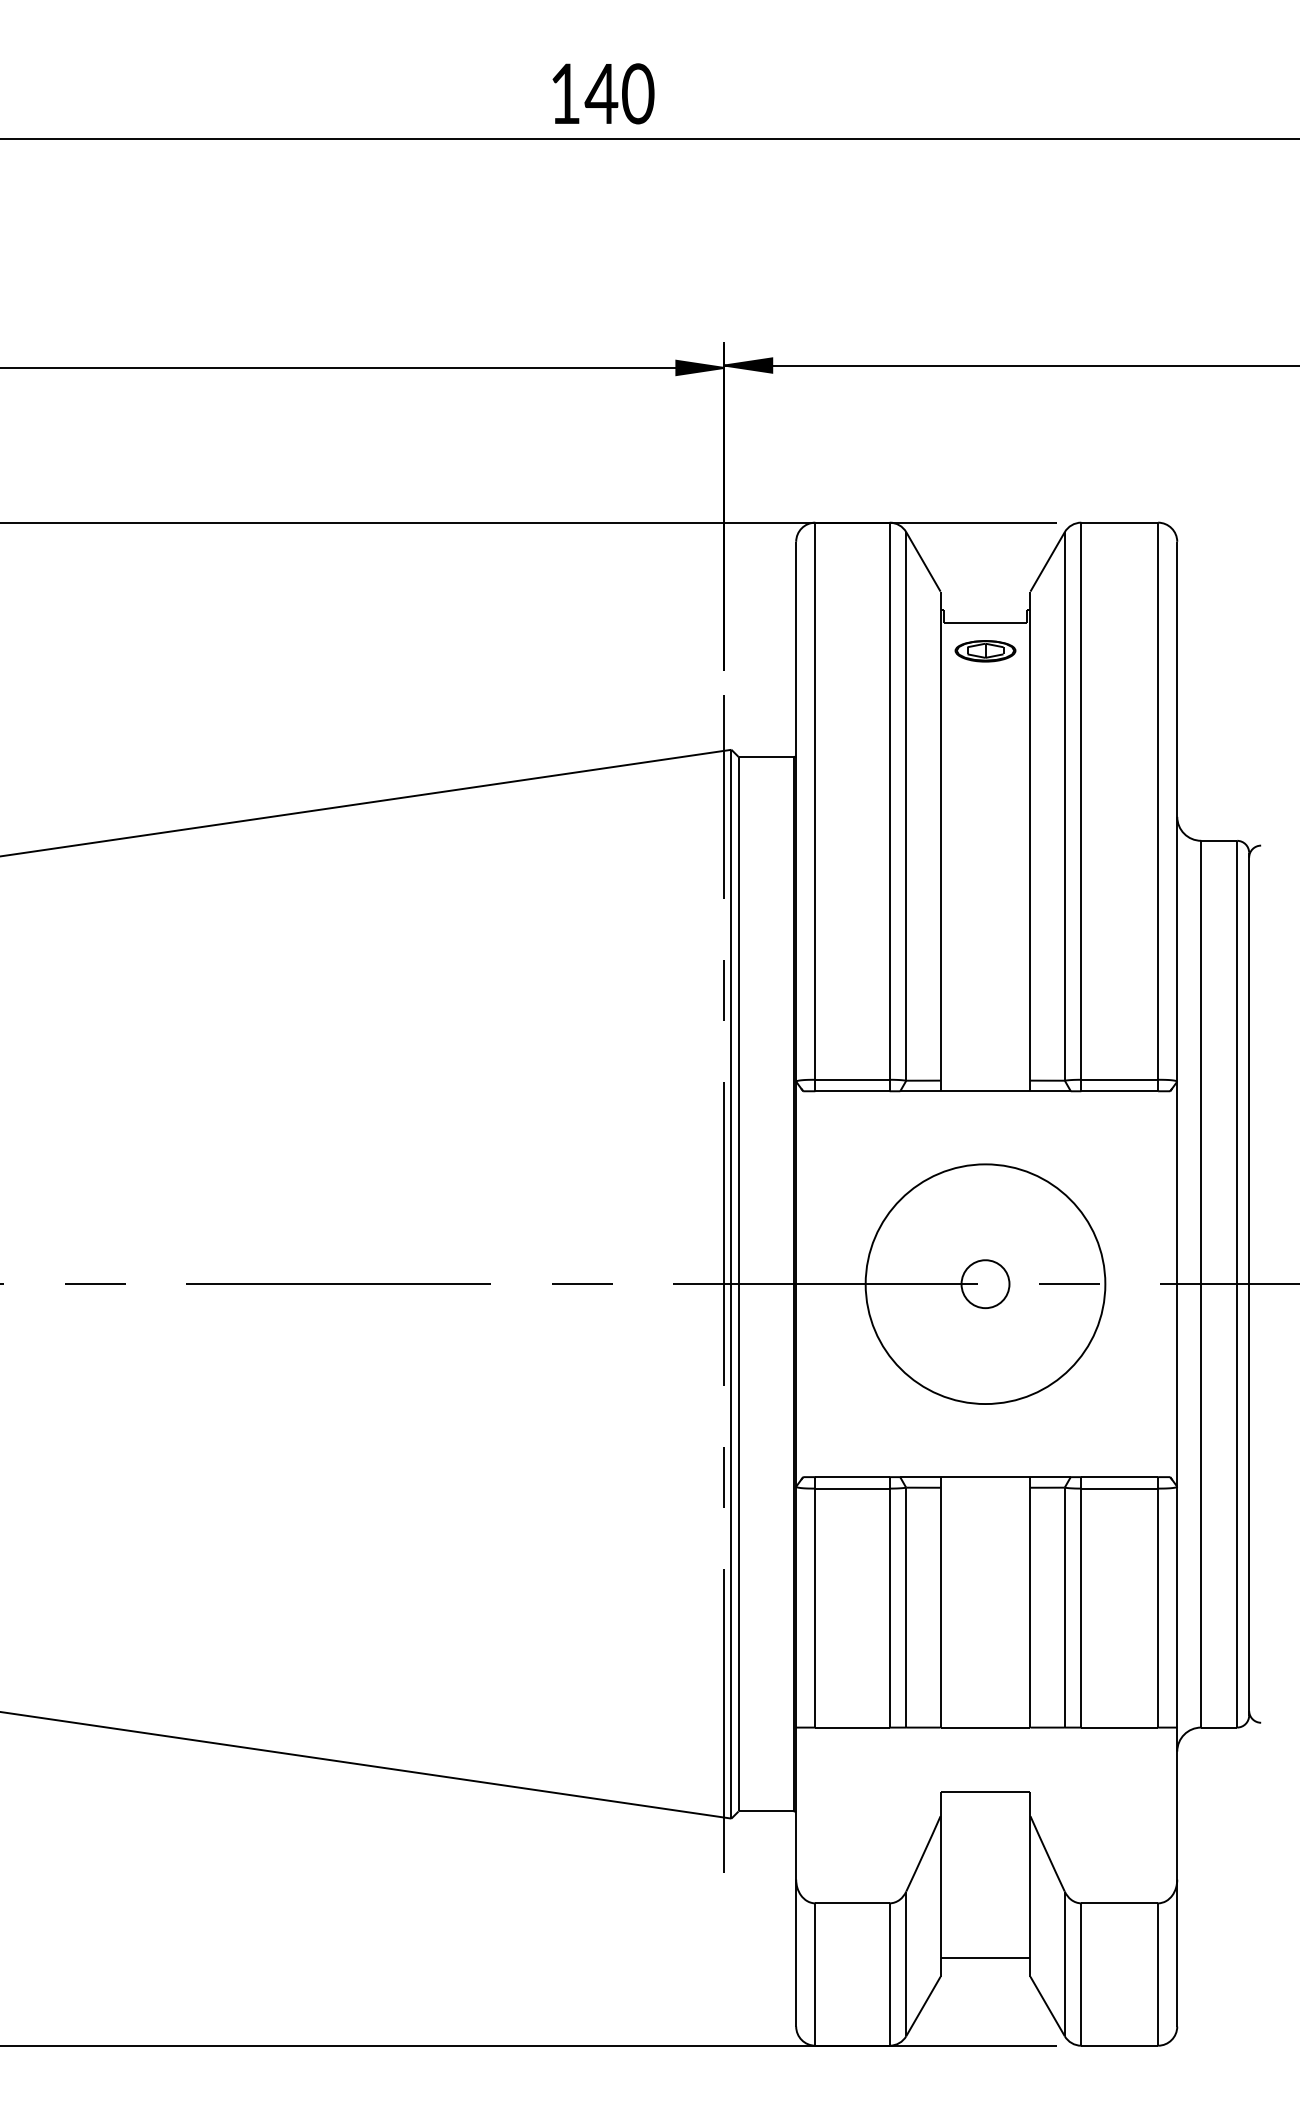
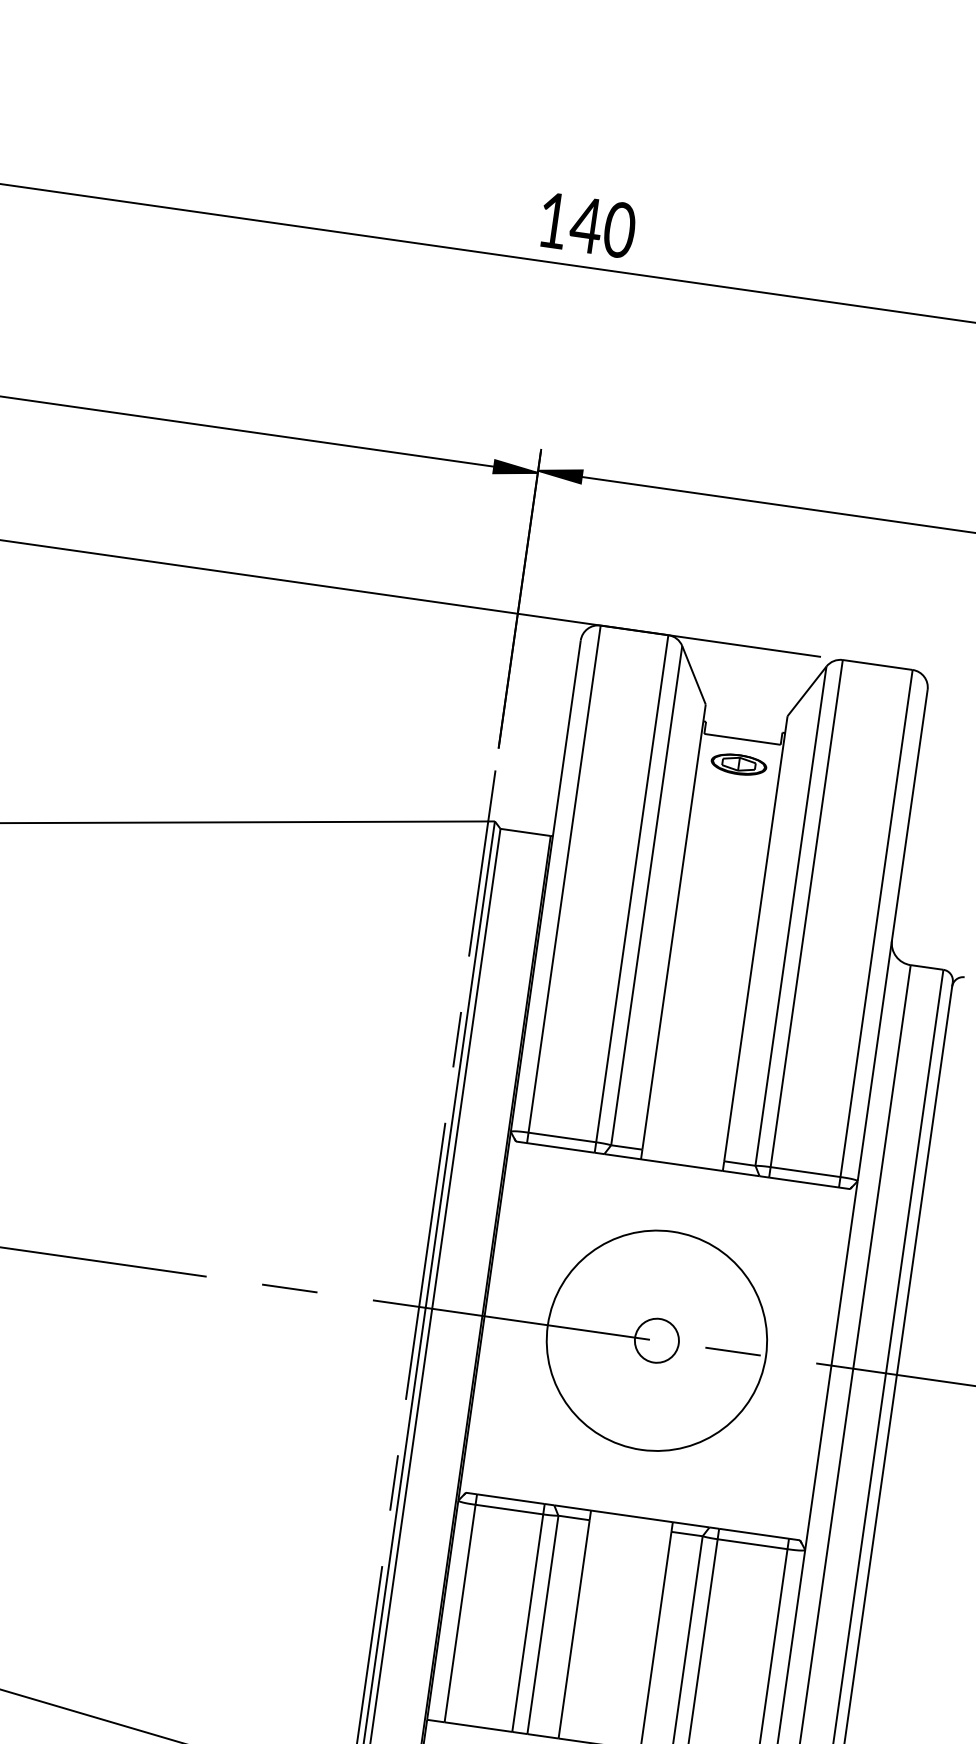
text: (603, 93) -> (588, 225), moved

